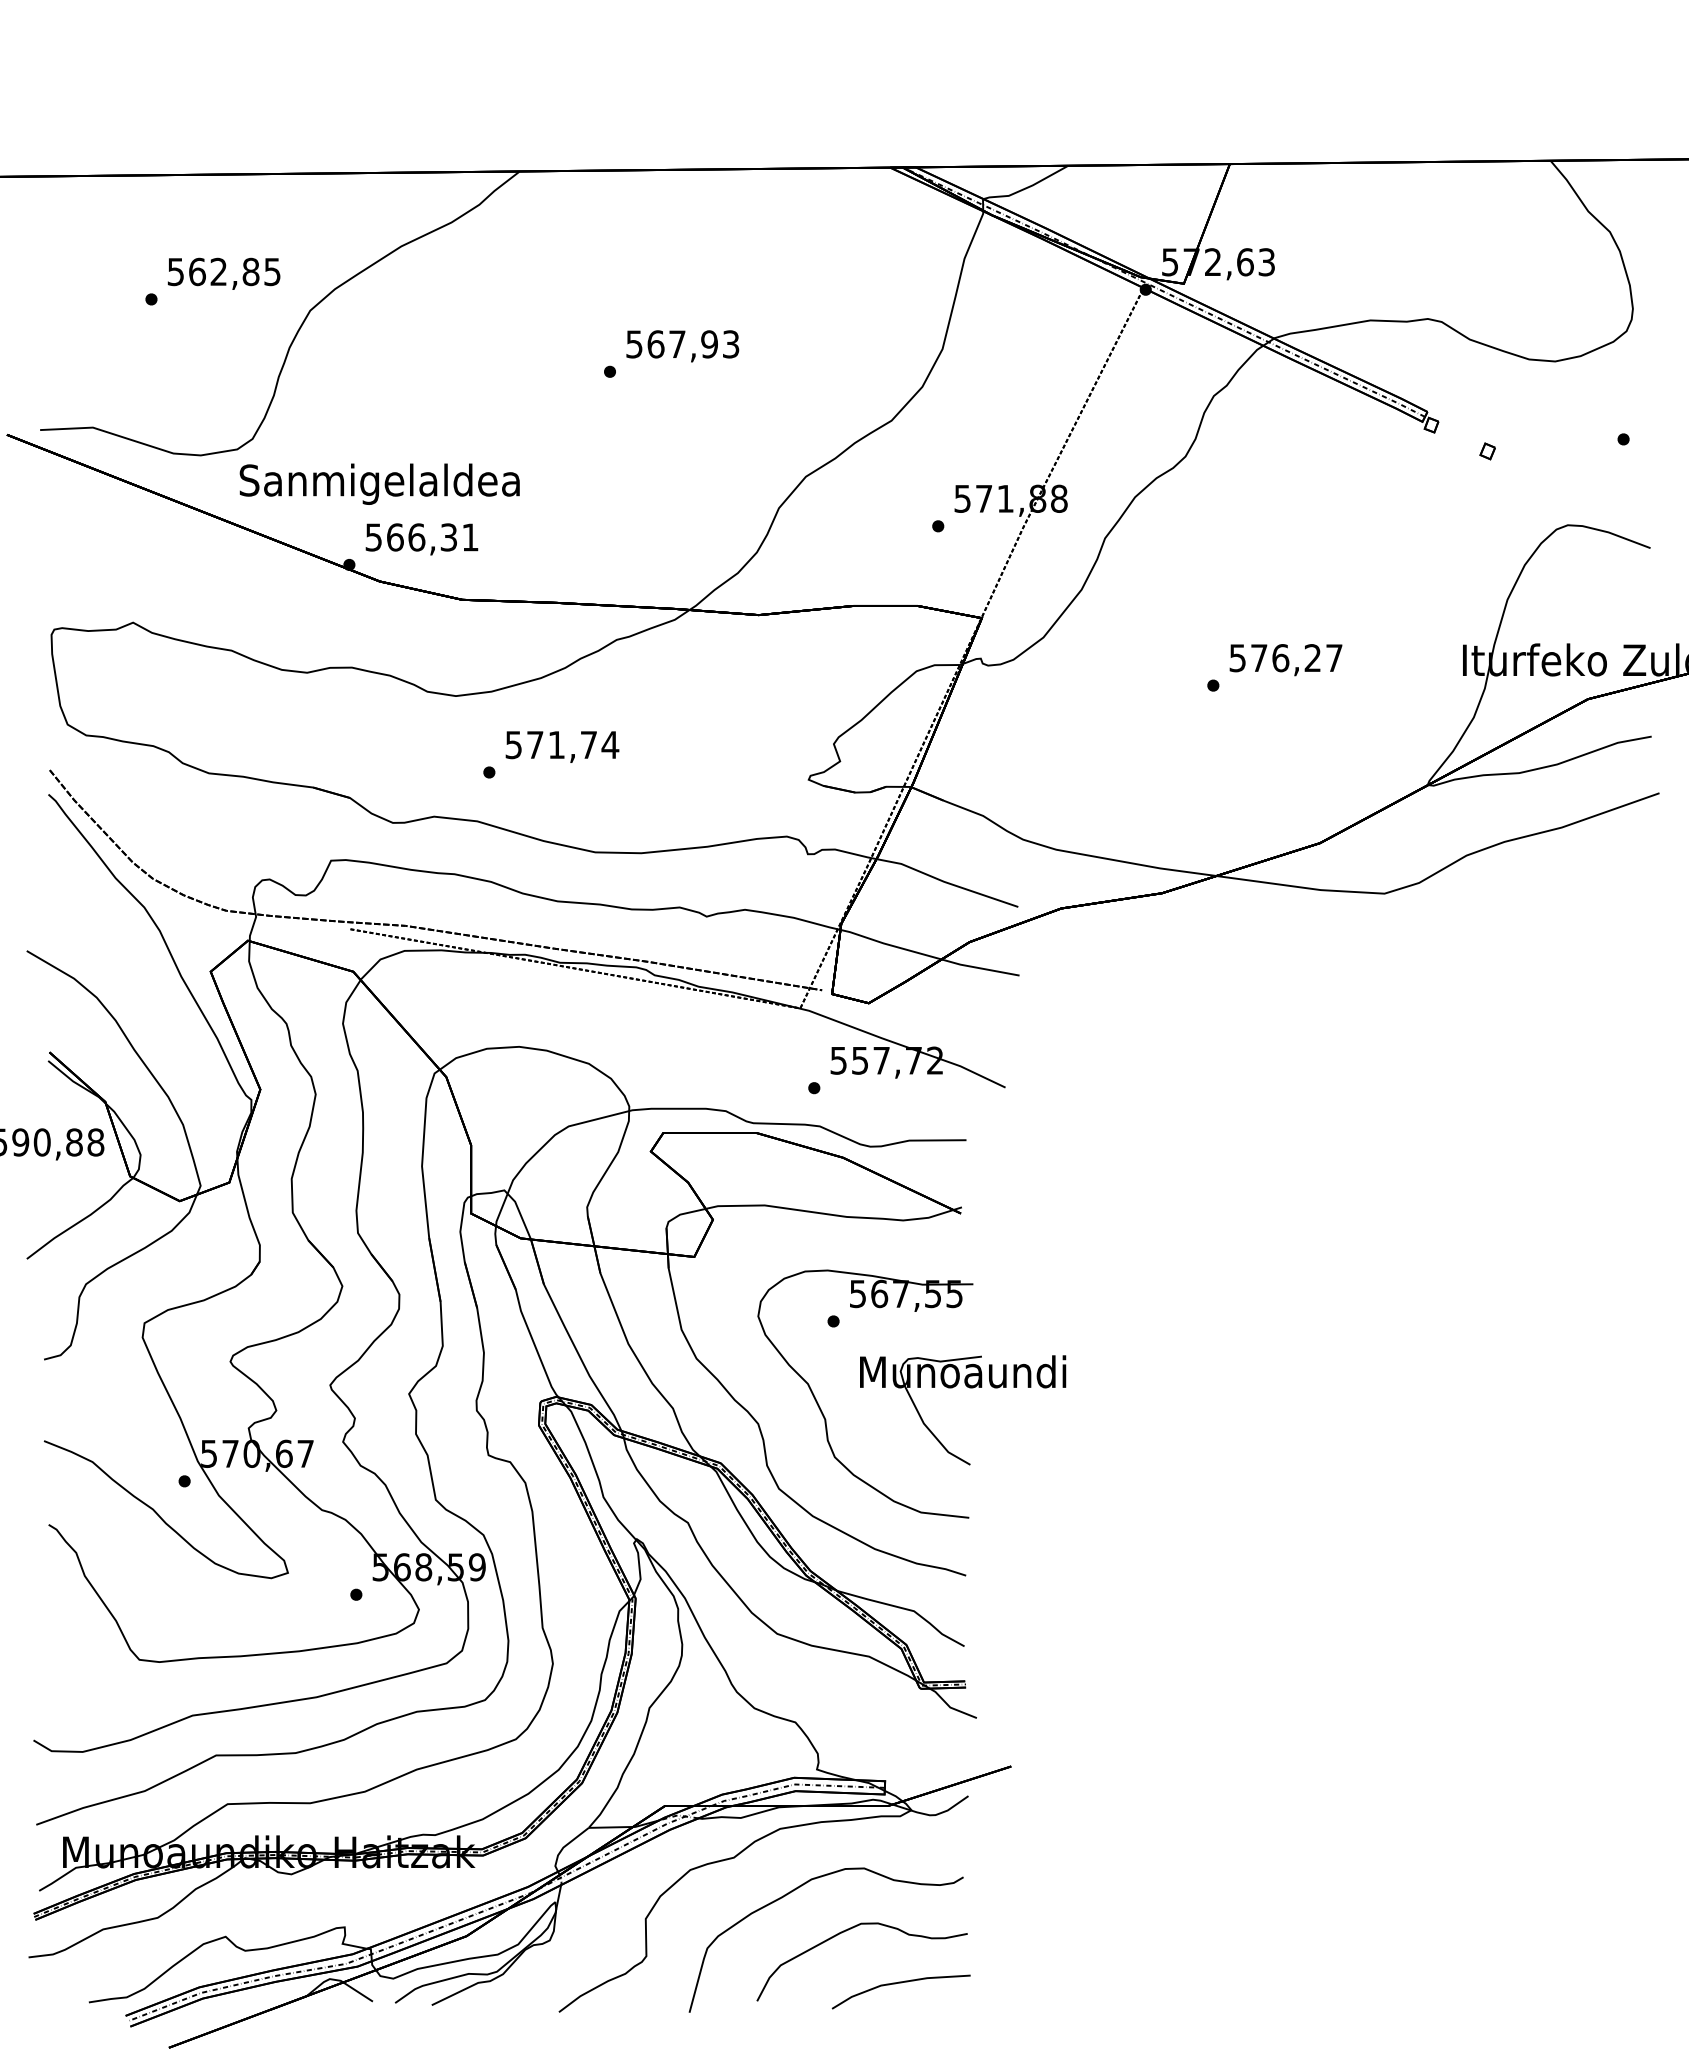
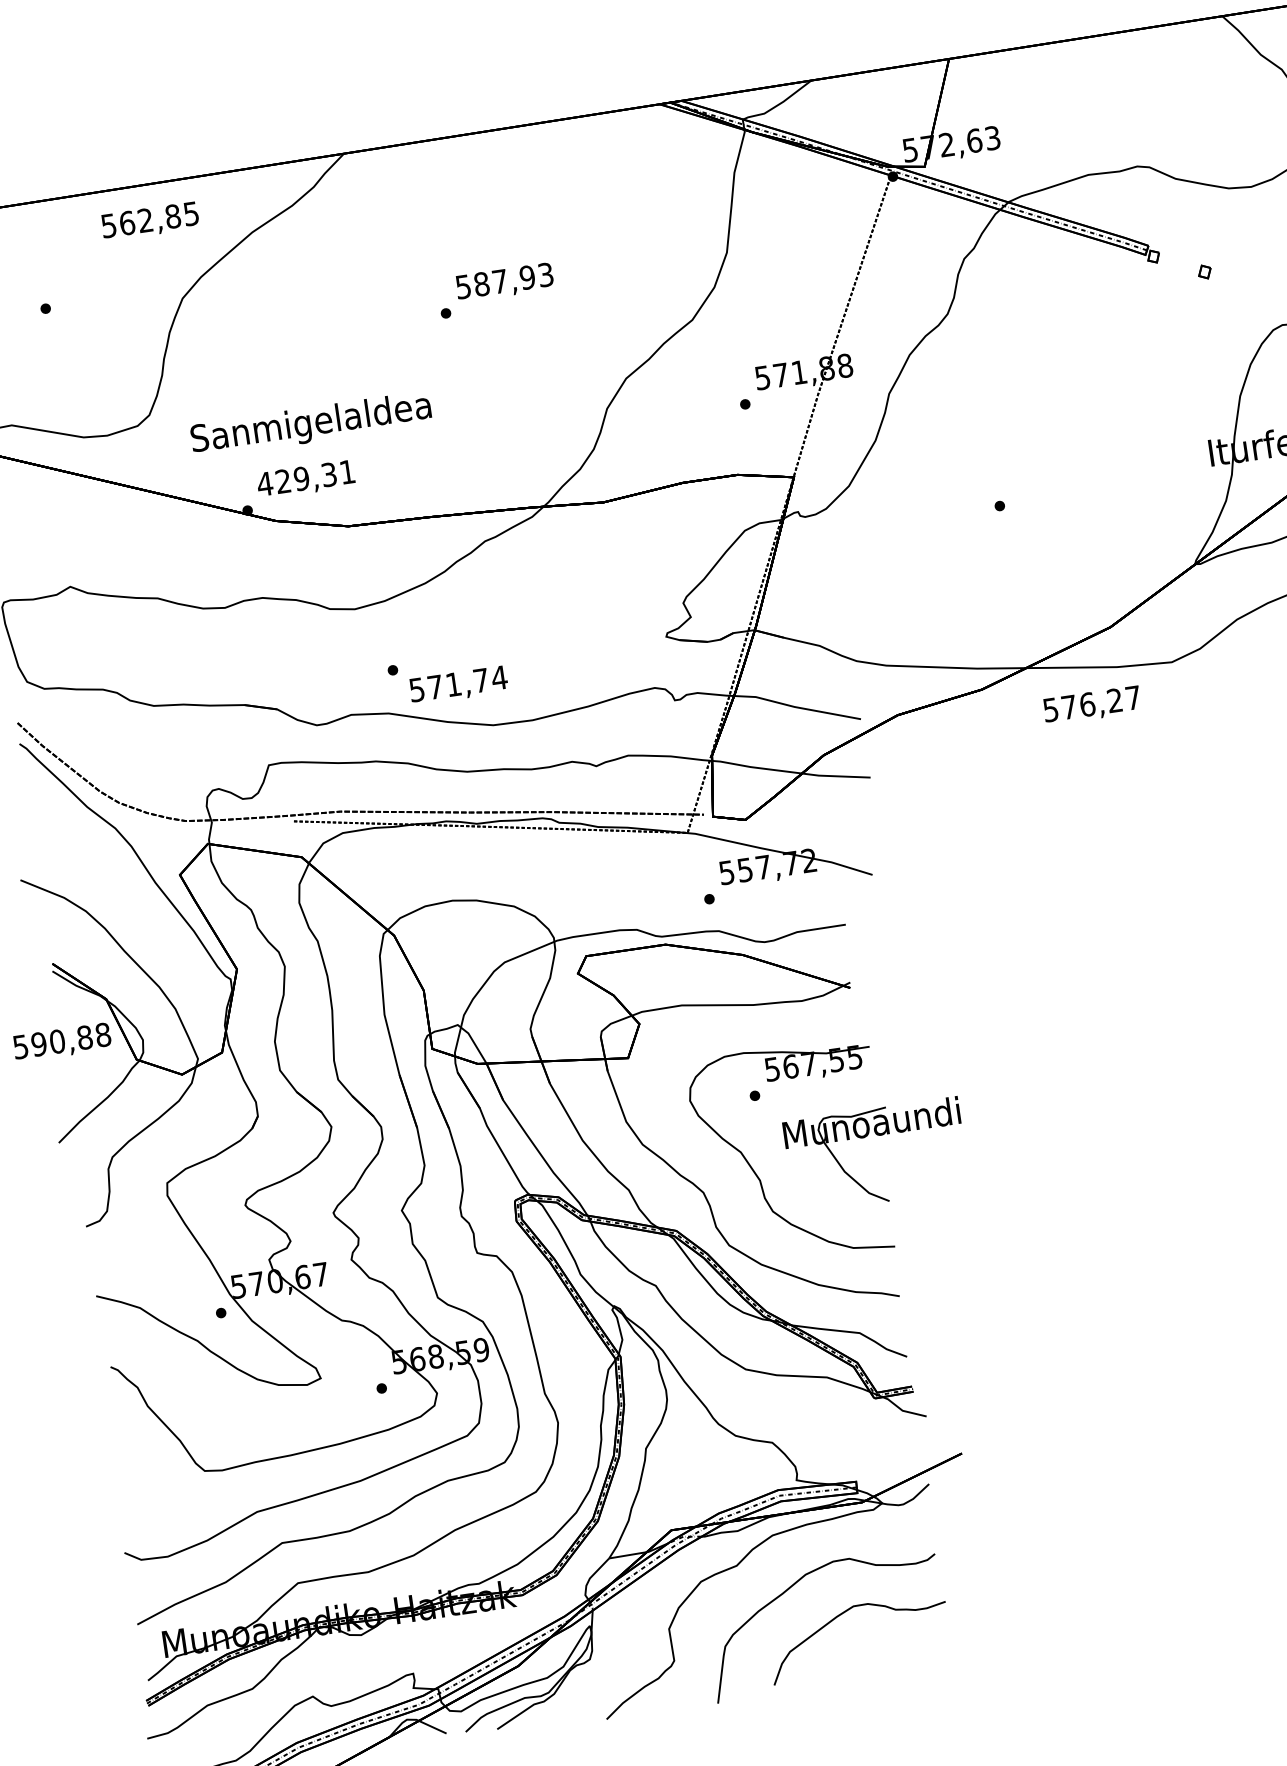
text: (223, 273) -> (149, 221), moved
text: (655, 344) -> (481, 284), 567,93 -> 587,93
text: (379, 483) -> (310, 424), moved
text: (394, 537) -> (282, 481), 566,31 -> 429,31
text: (1285, 660) -> (1091, 706), moved
text: (562, 746) -> (458, 685), moved
line: (900, 1983) -> (894, 1652), removed

